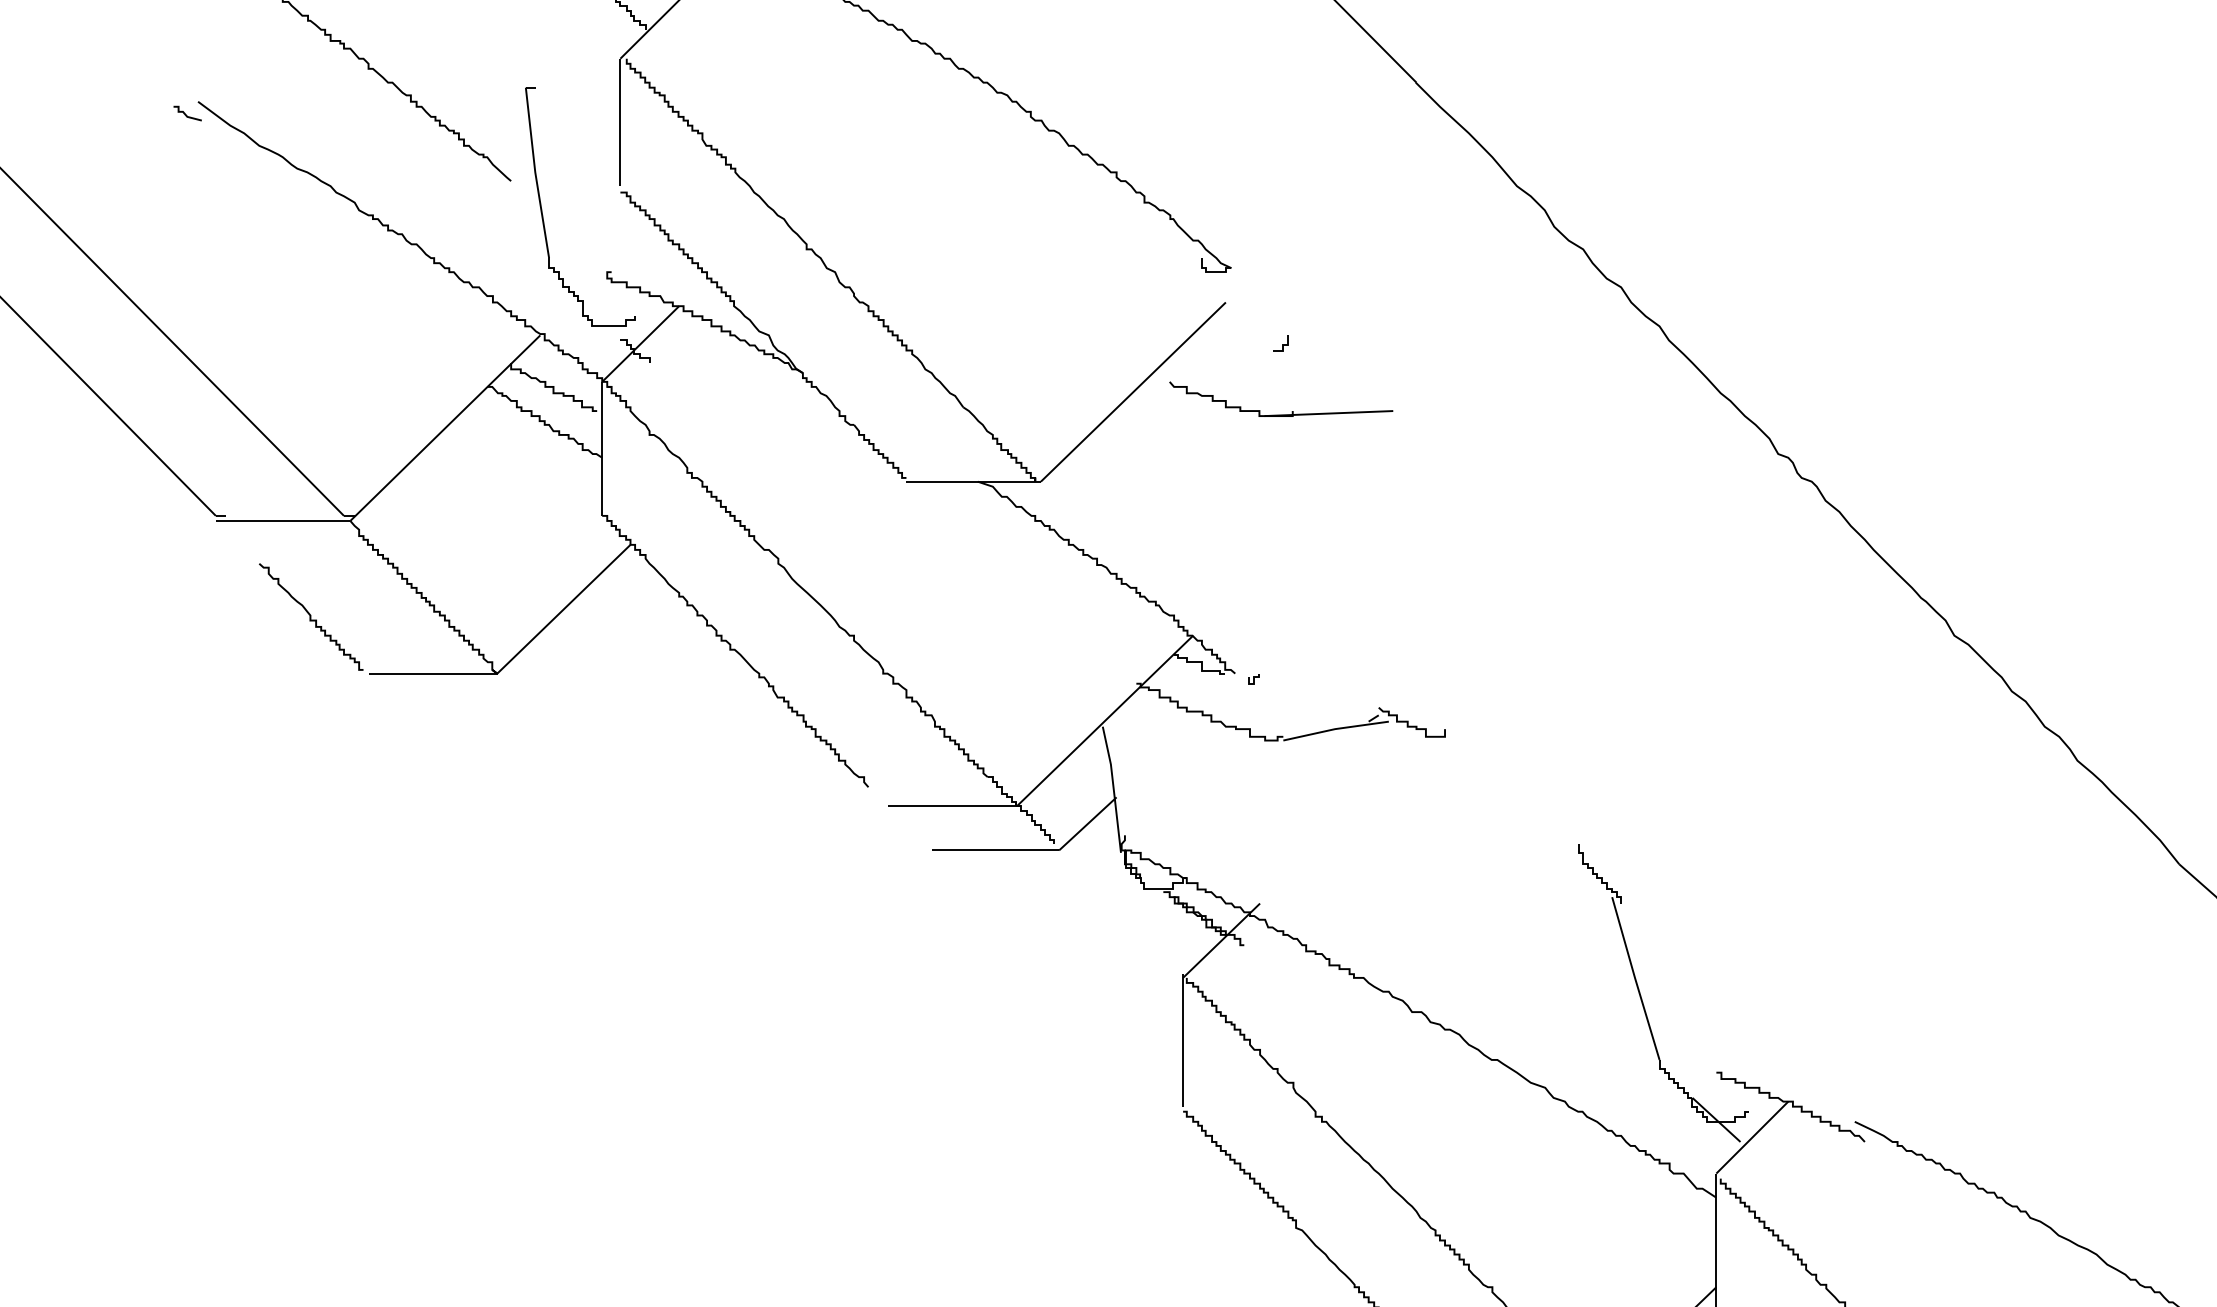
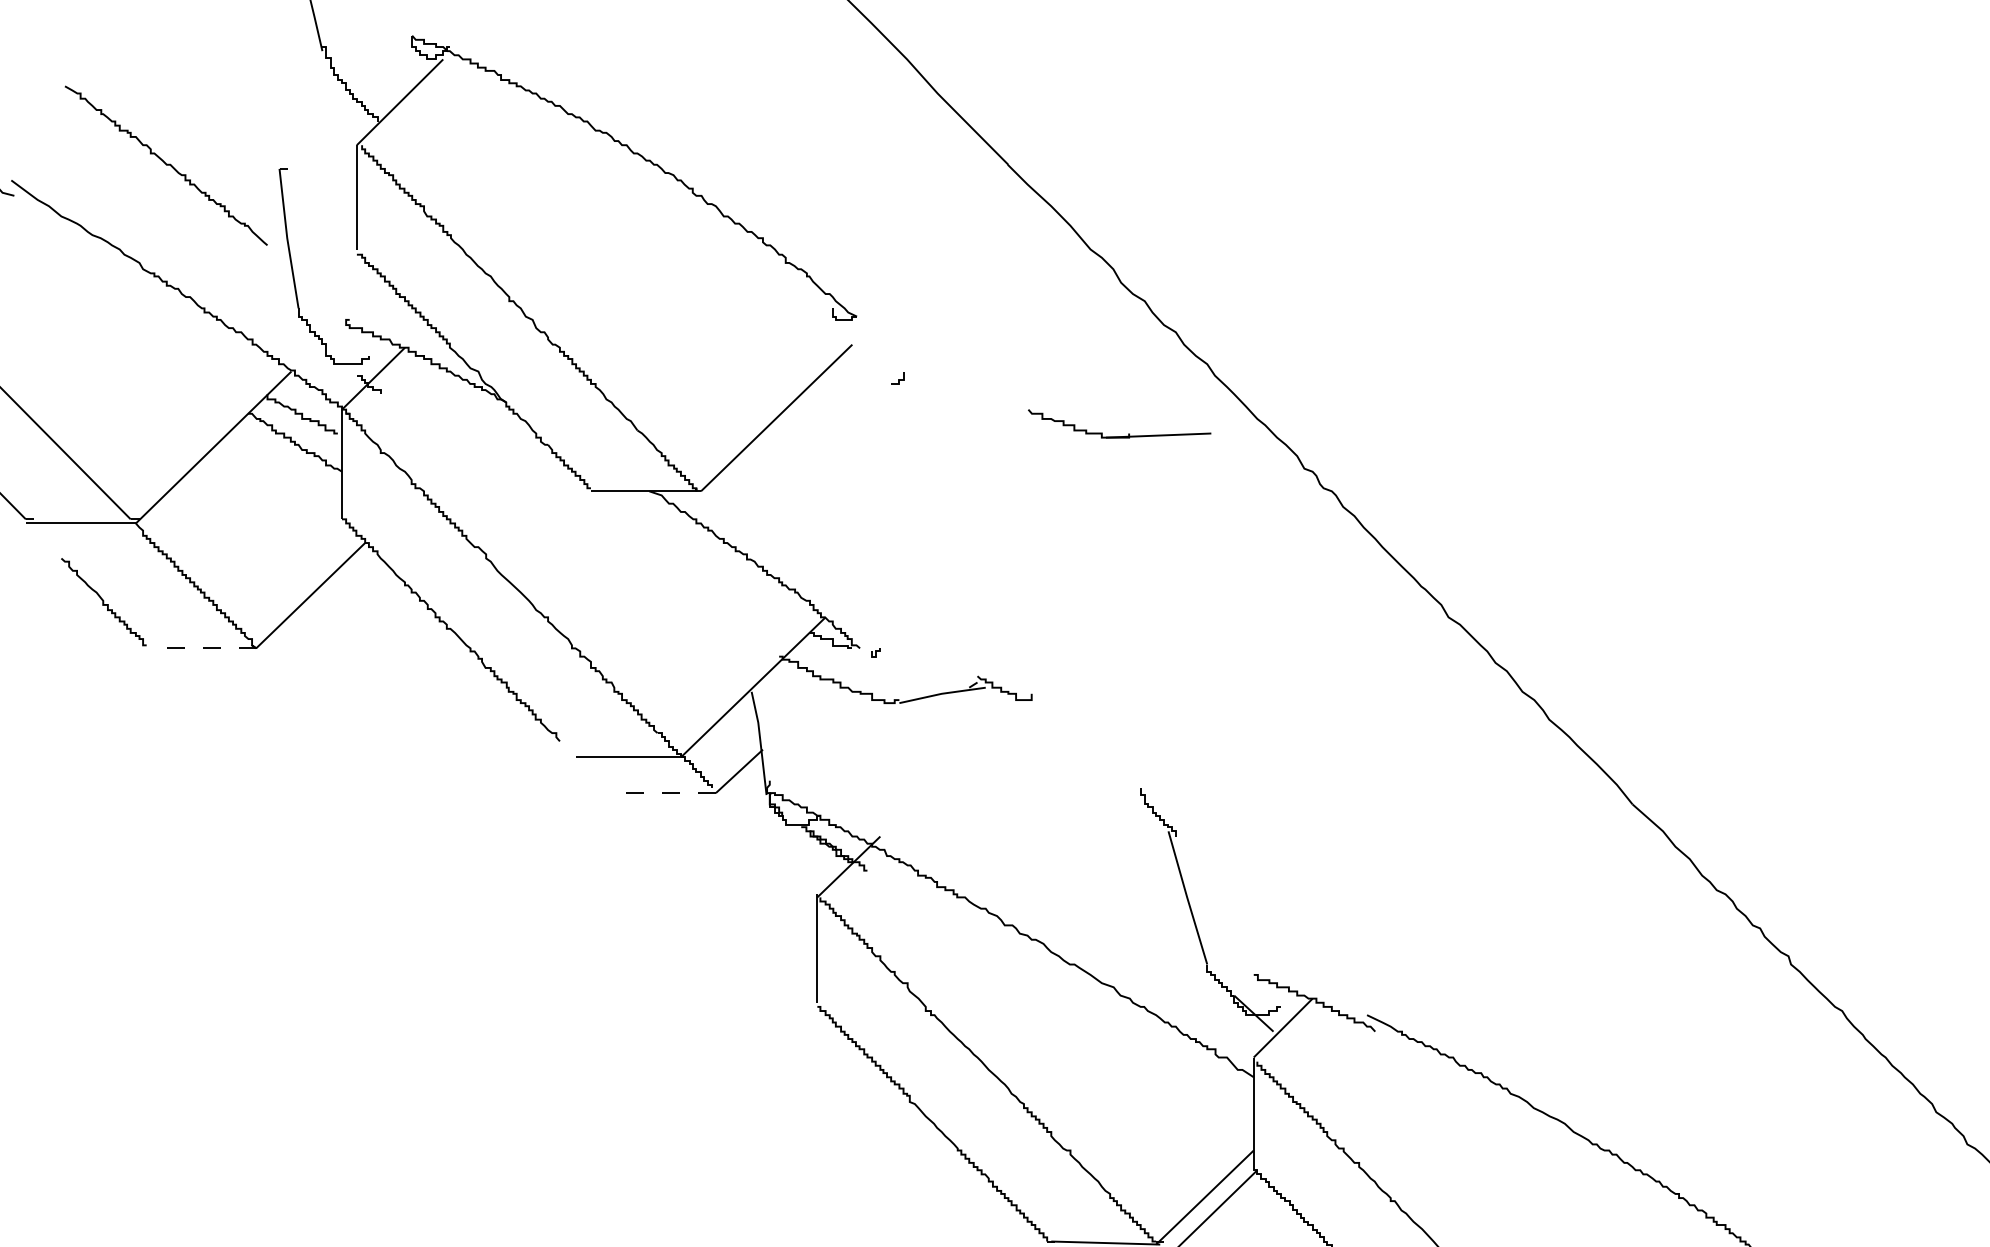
part: (1281, 414) -> (1119, 436), moved
line: (432, 673) -> (203, 648), solid -> dashed
line: (995, 850) -> (663, 793), solid -> dashed

